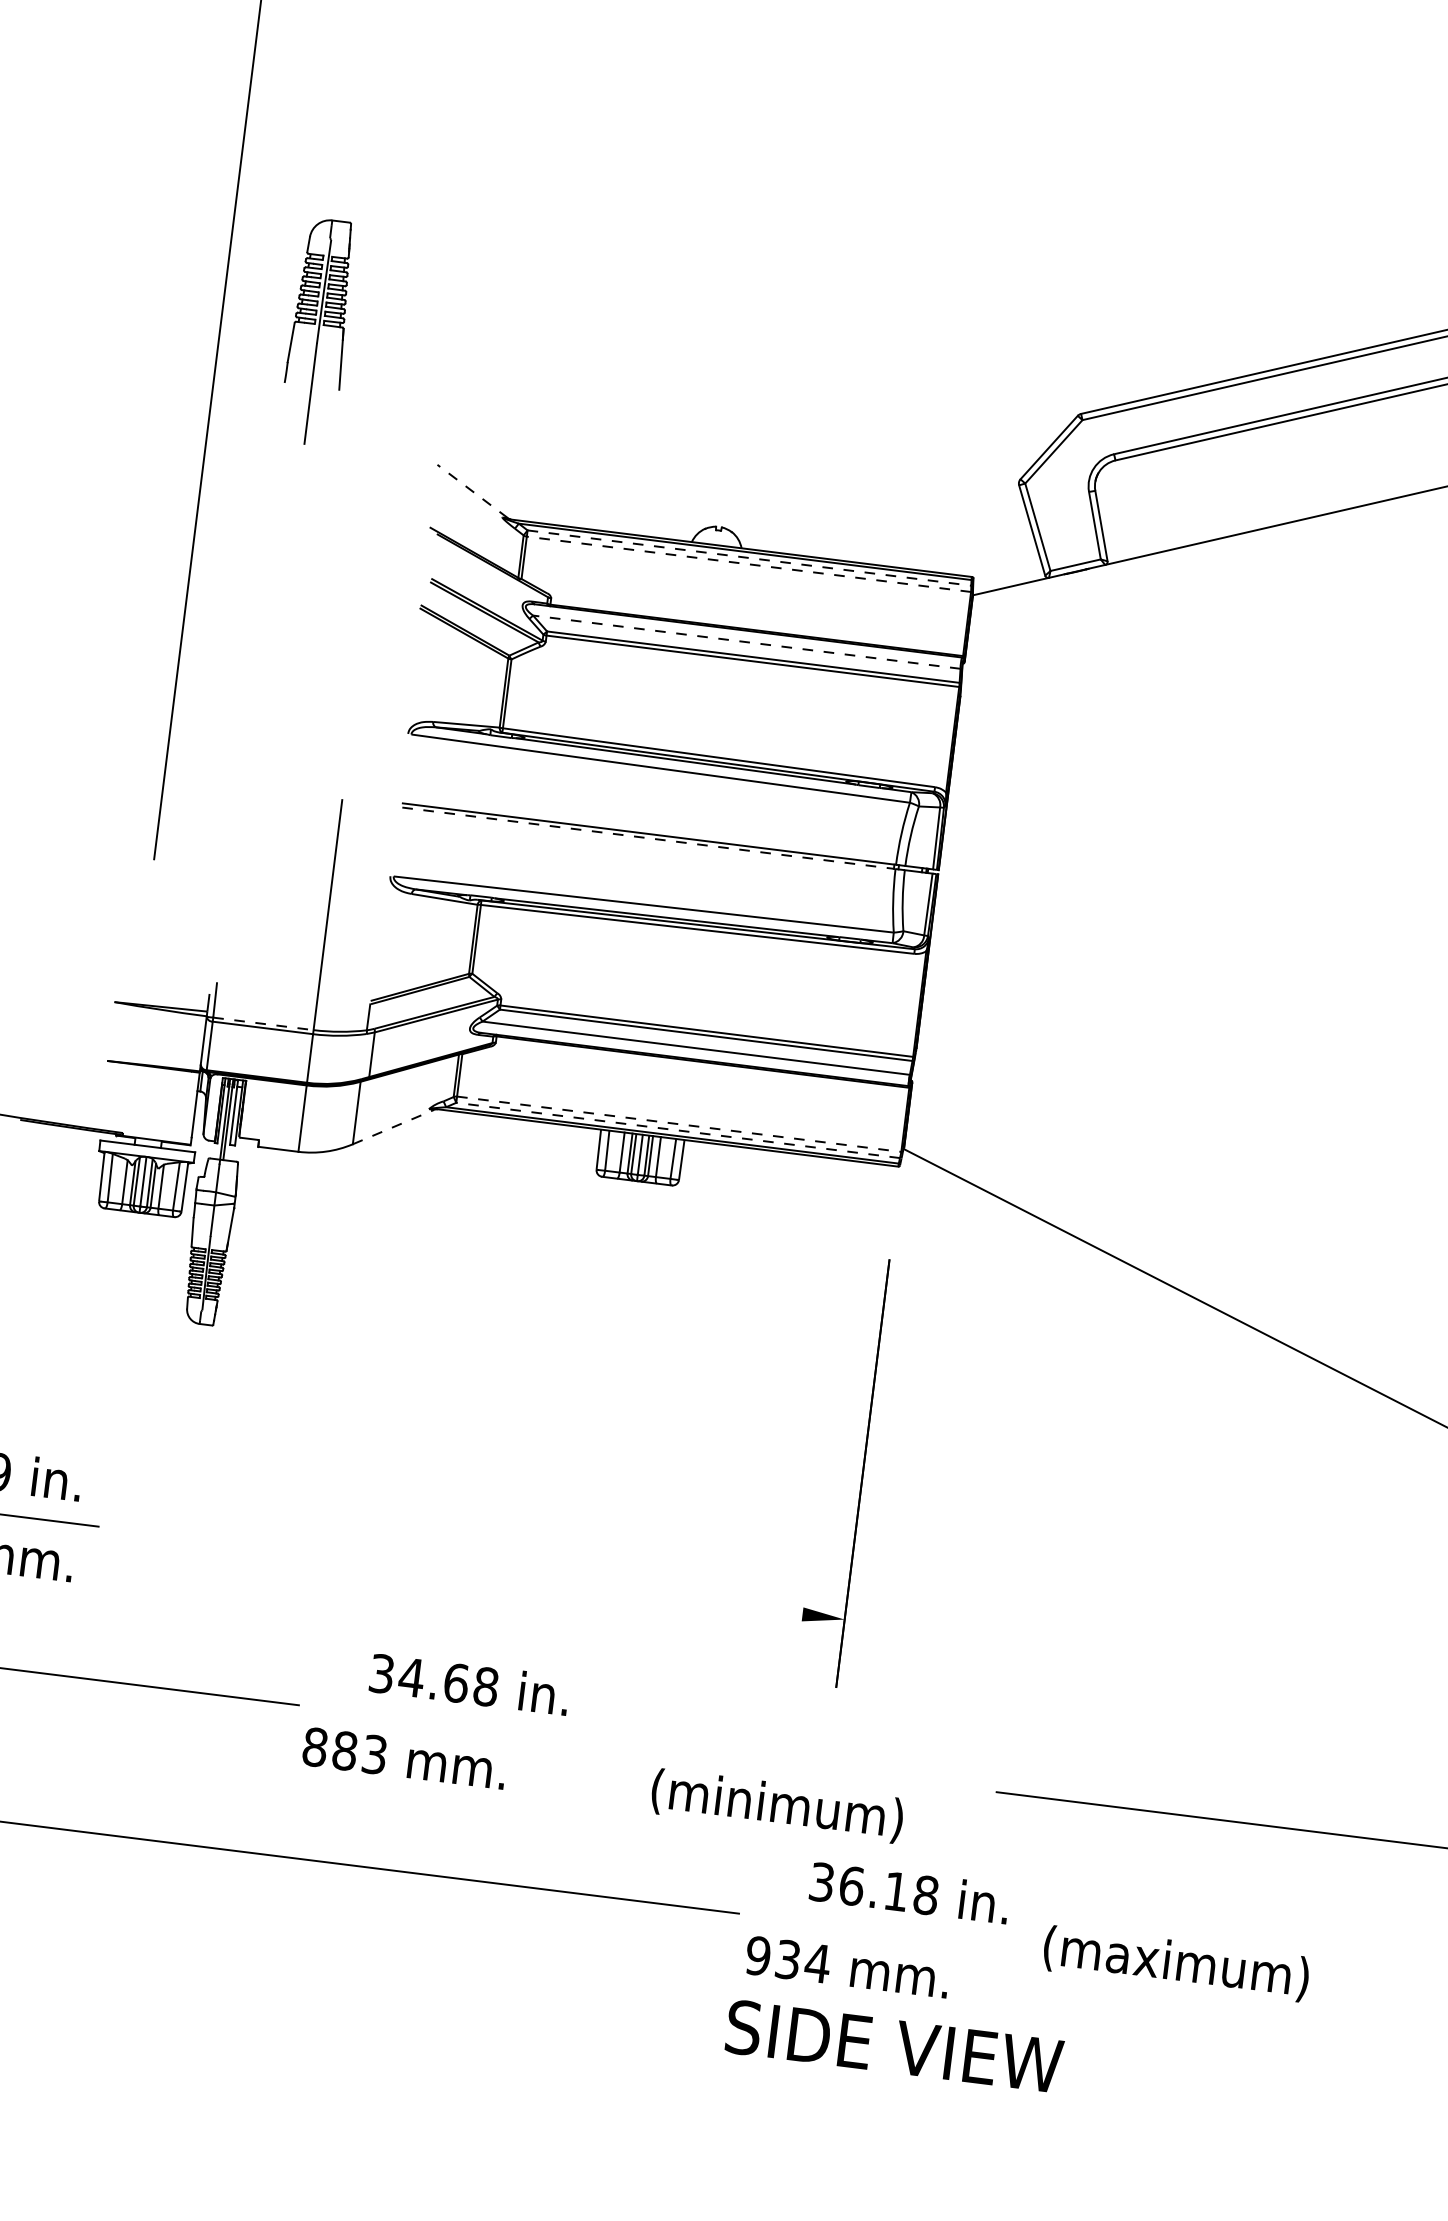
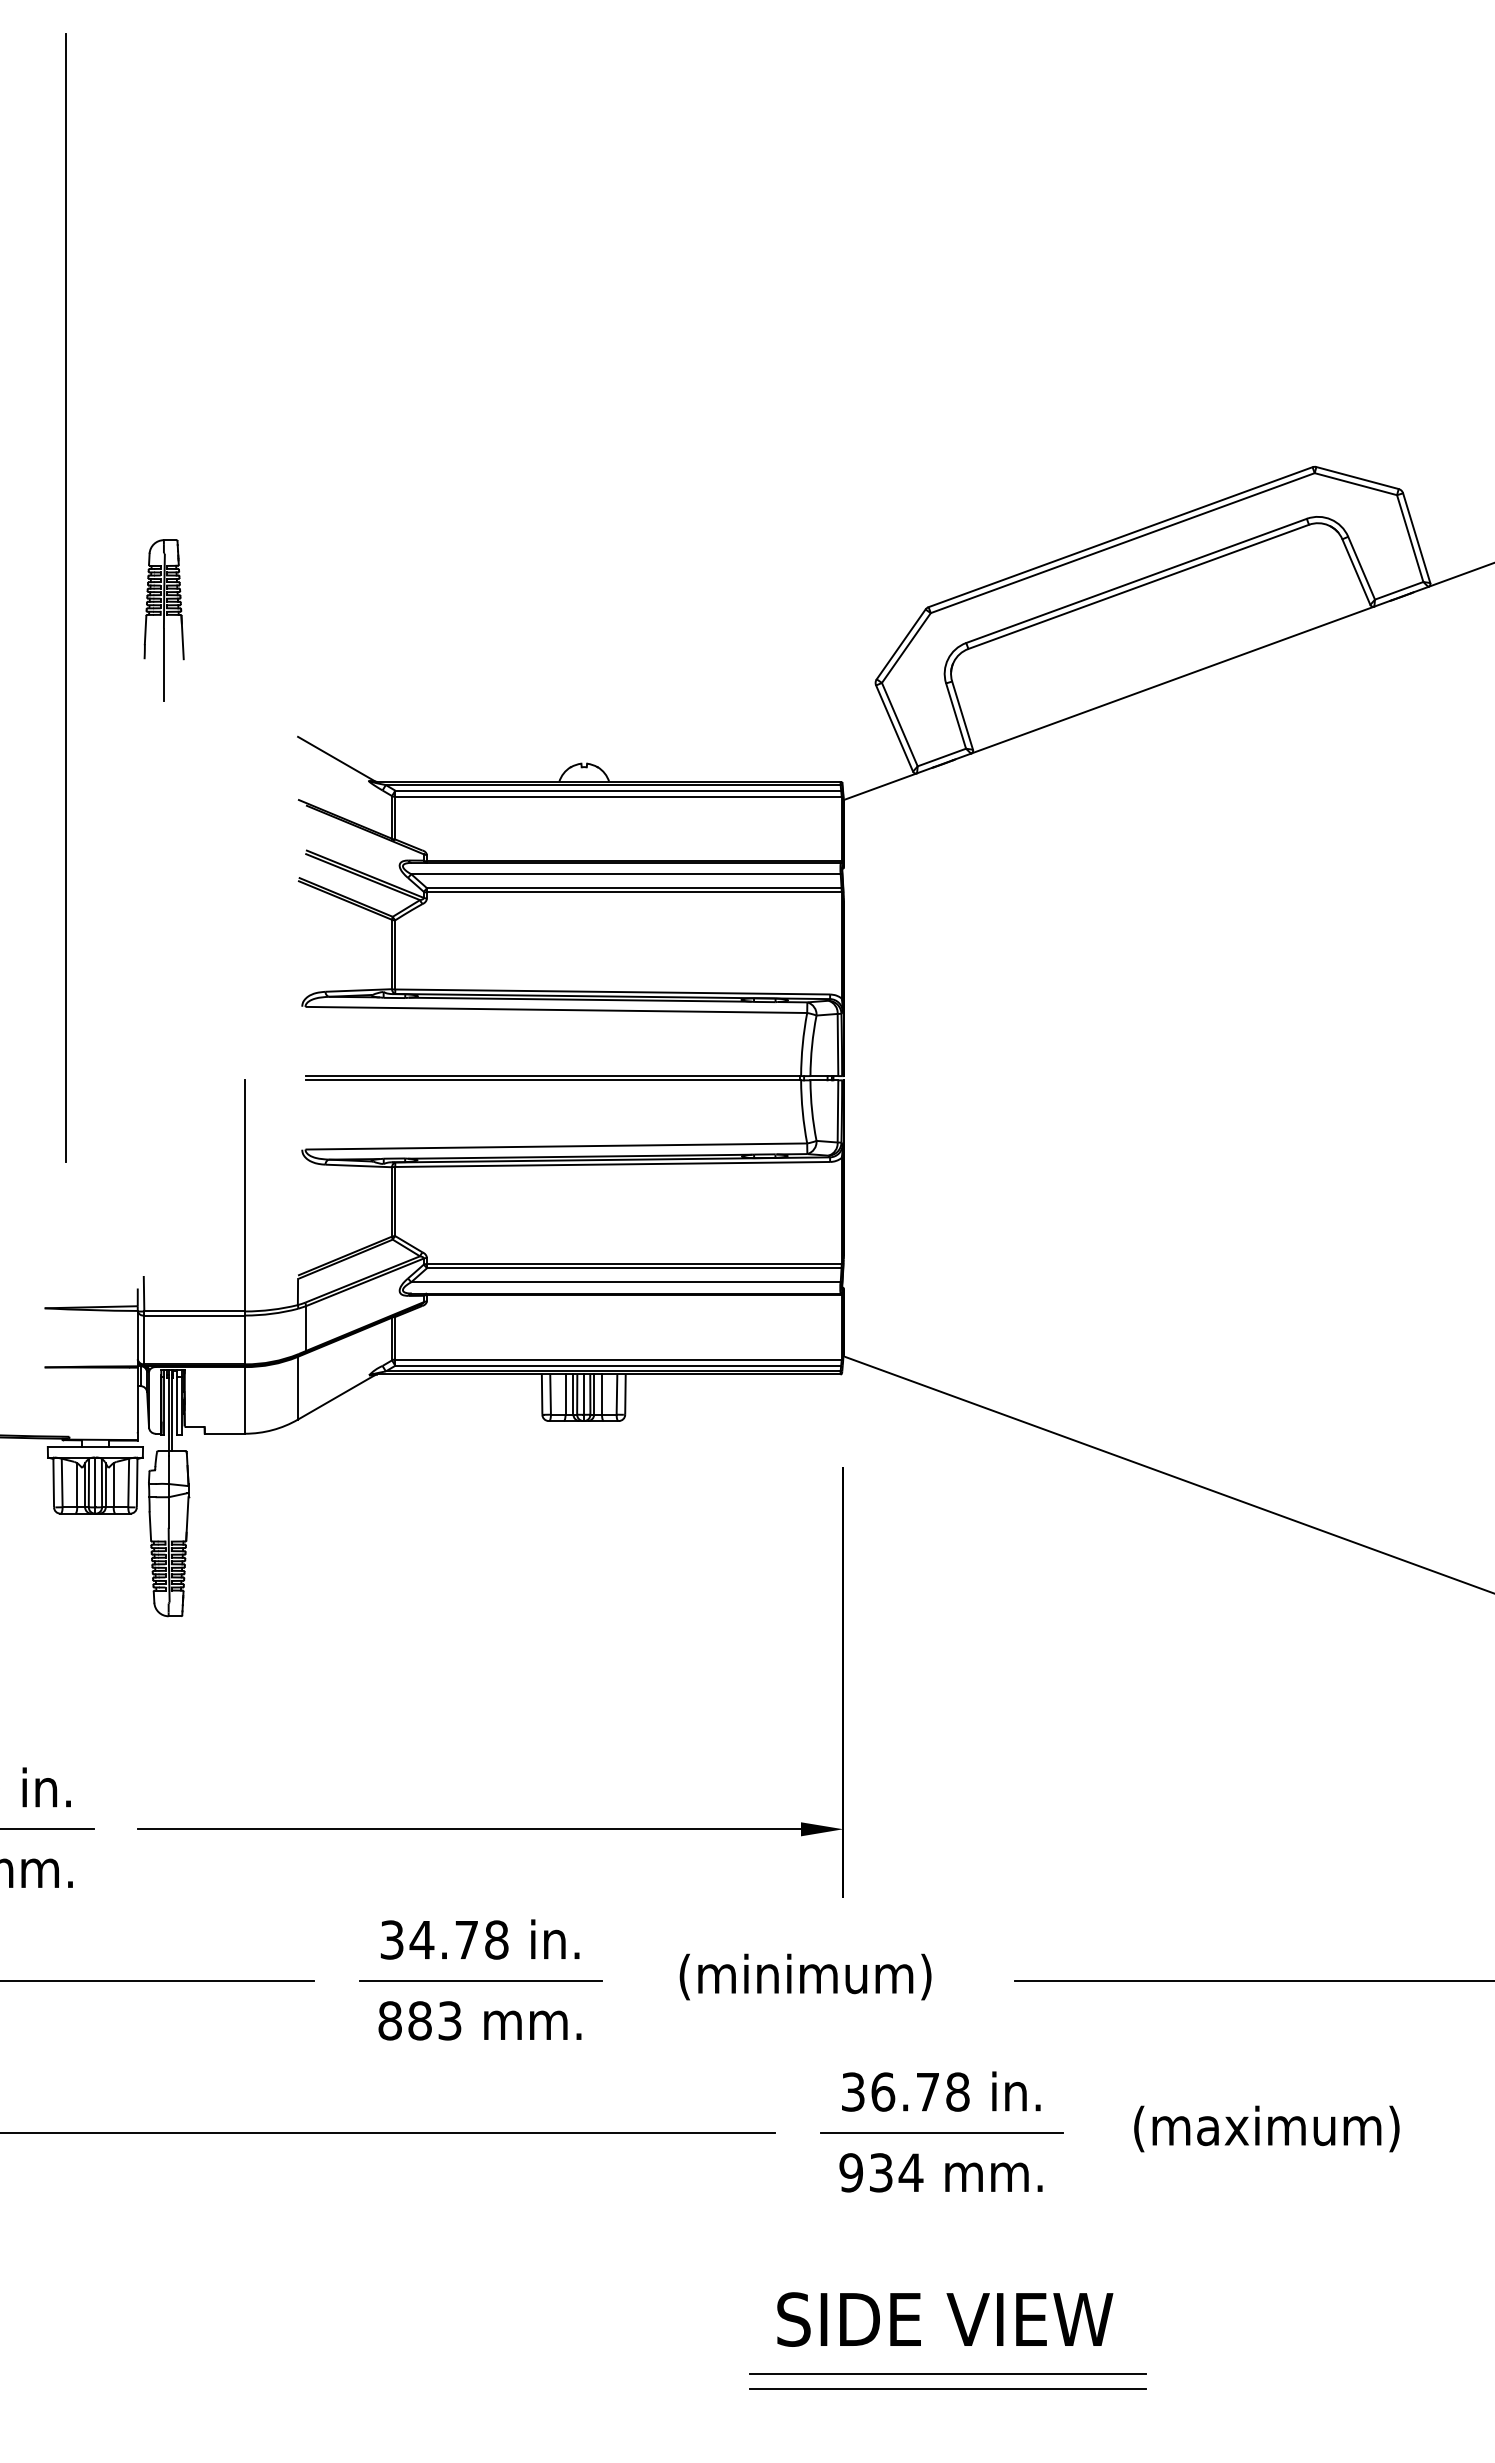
part: (317, 332) -> (163, 620), size x0.71
line: (472, 491) -> (335, 758), dashed -> solid
line: (749, 557) -> (618, 790), dashed -> solid
line: (748, 563) -> (618, 796), dashed -> solid
line: (747, 642) -> (626, 874), dashed -> solid
line: (649, 838) -> (553, 1080), dashed -> solid
line: (264, 1023) -> (195, 1311), dashed -> solid
line: (680, 1124) -> (619, 1359), dashed -> solid
line: (393, 1127) -> (336, 1397), dashed -> solid
line: (678, 1130) -> (618, 1365), dashed -> solid
line: (471, 1573) -> (468, 1829), added
text: (456, 1682) -> (466, 1939), 34.68 -> 34.78
line: (464, 1726) -> (480, 1981), added
text: (404, 1757) -> (479, 2020), moved
text: (777, 1805) -> (805, 1976), moved
text: (895, 1891) -> (927, 2092), 36.18 -> 36.78
line: (904, 1934) -> (941, 2133), added
text: (1176, 1963) -> (1266, 2128), moved
text: (847, 1966) -> (940, 2172), moved
text: (894, 2046) -> (945, 2319), moved
line: (880, 2174) -> (947, 2373), added
line: (878, 2190) -> (947, 2389), added

